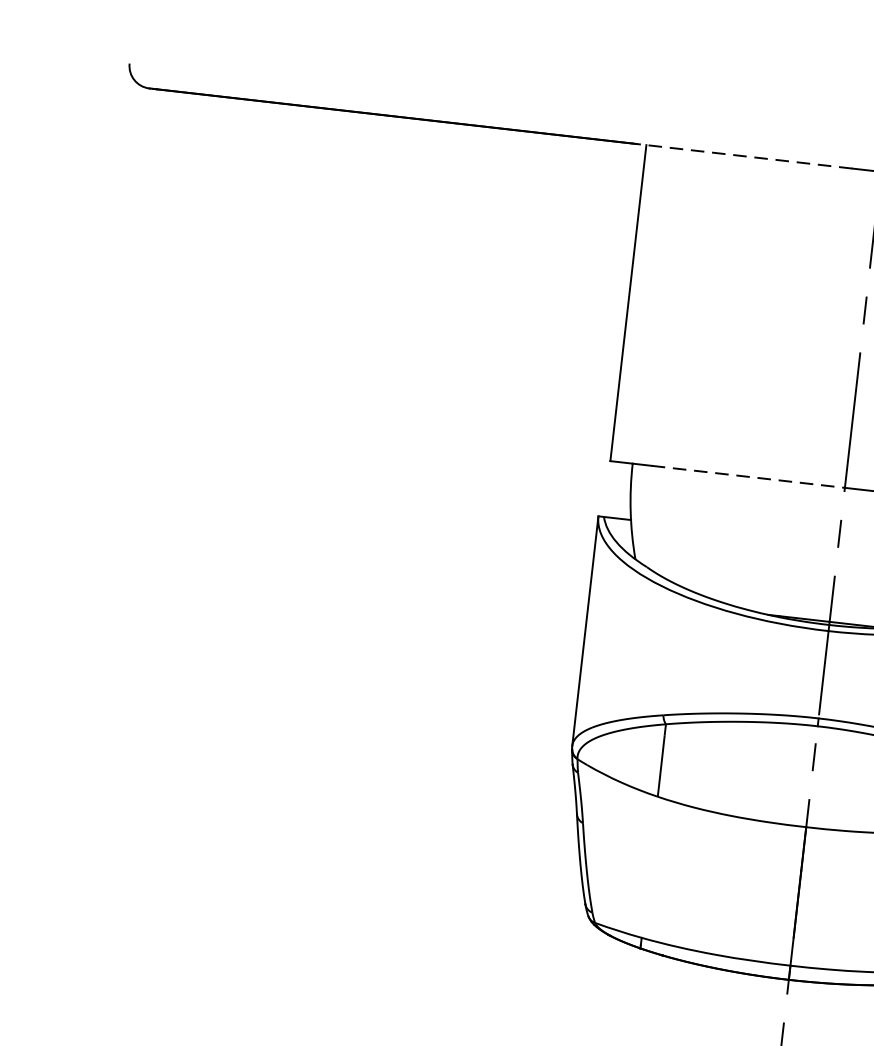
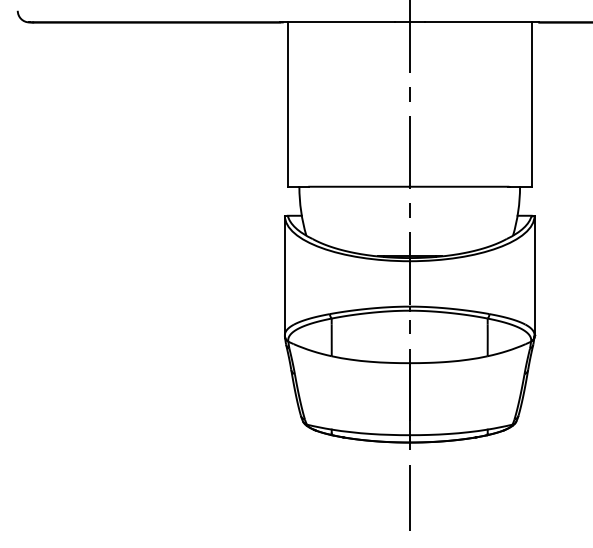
line: (742, 156) -> (337, 22), dashed -> solid
line: (748, 476) -> (359, 186), dashed -> solid

